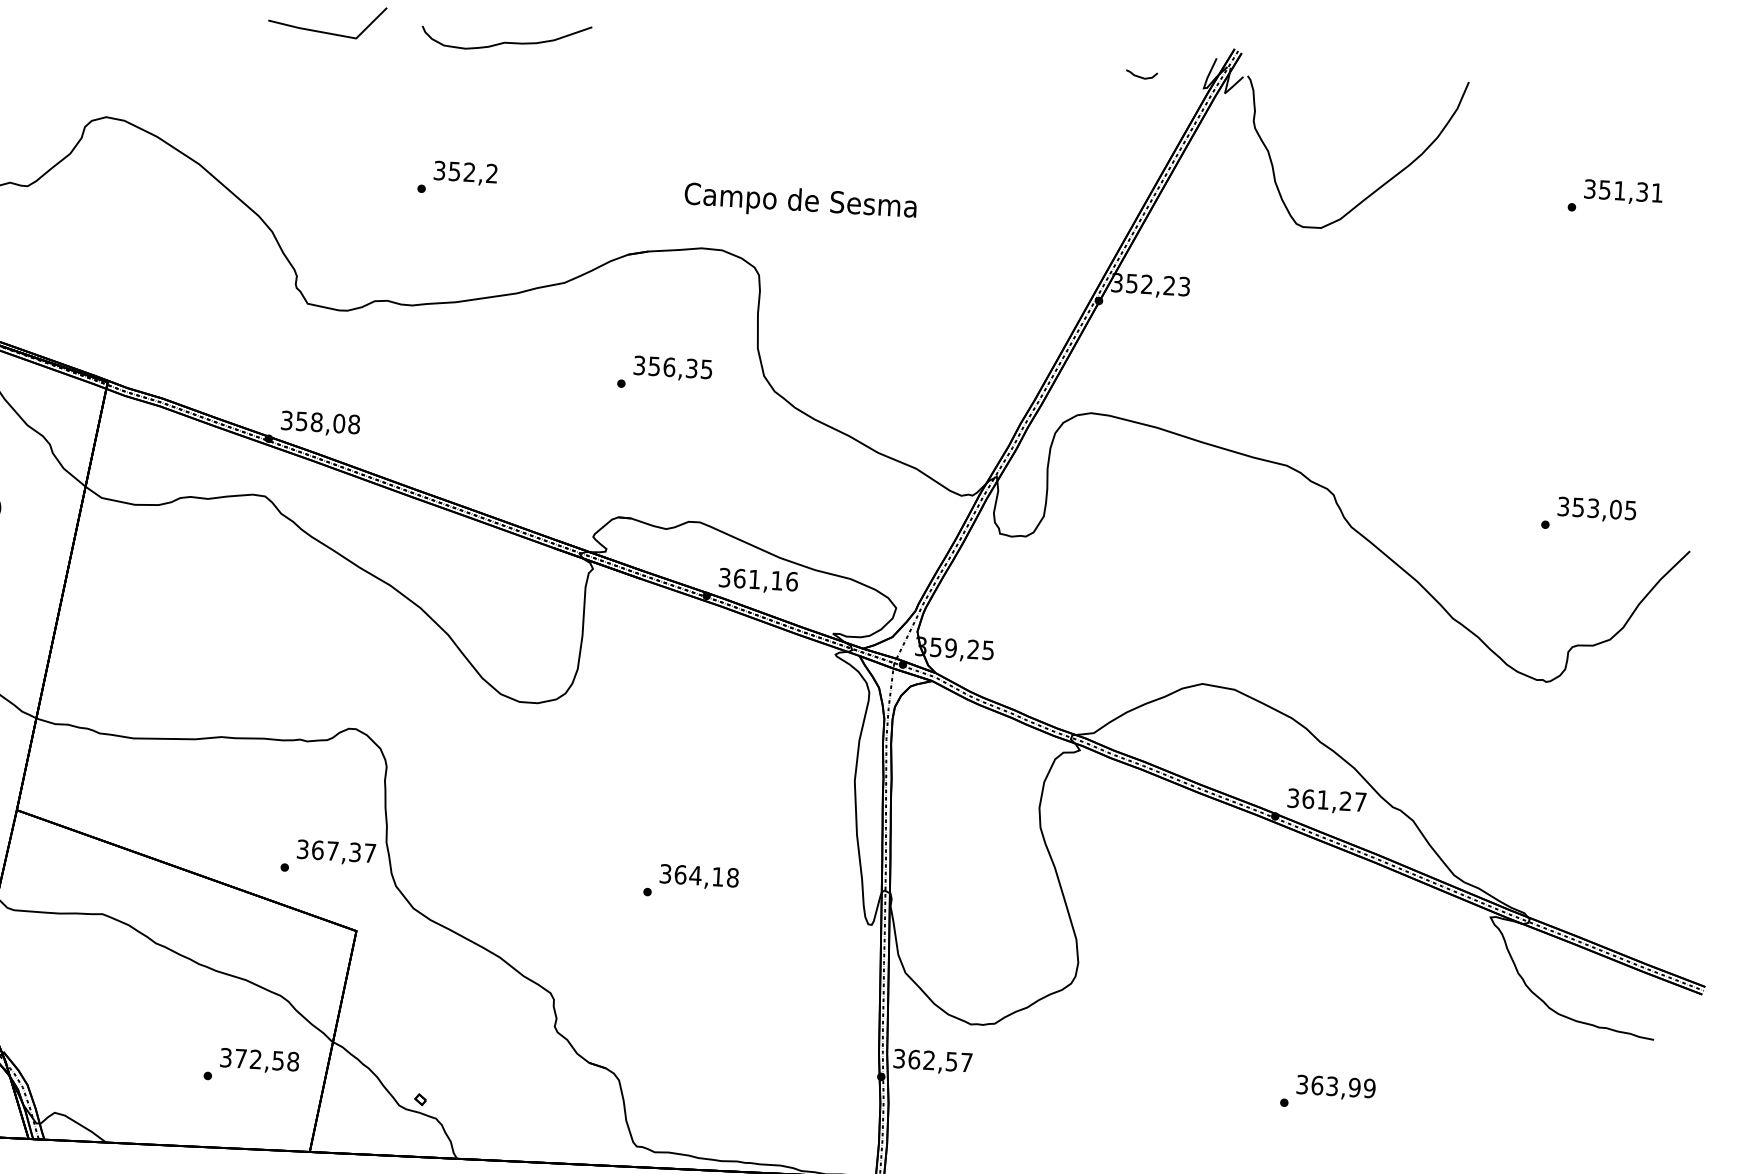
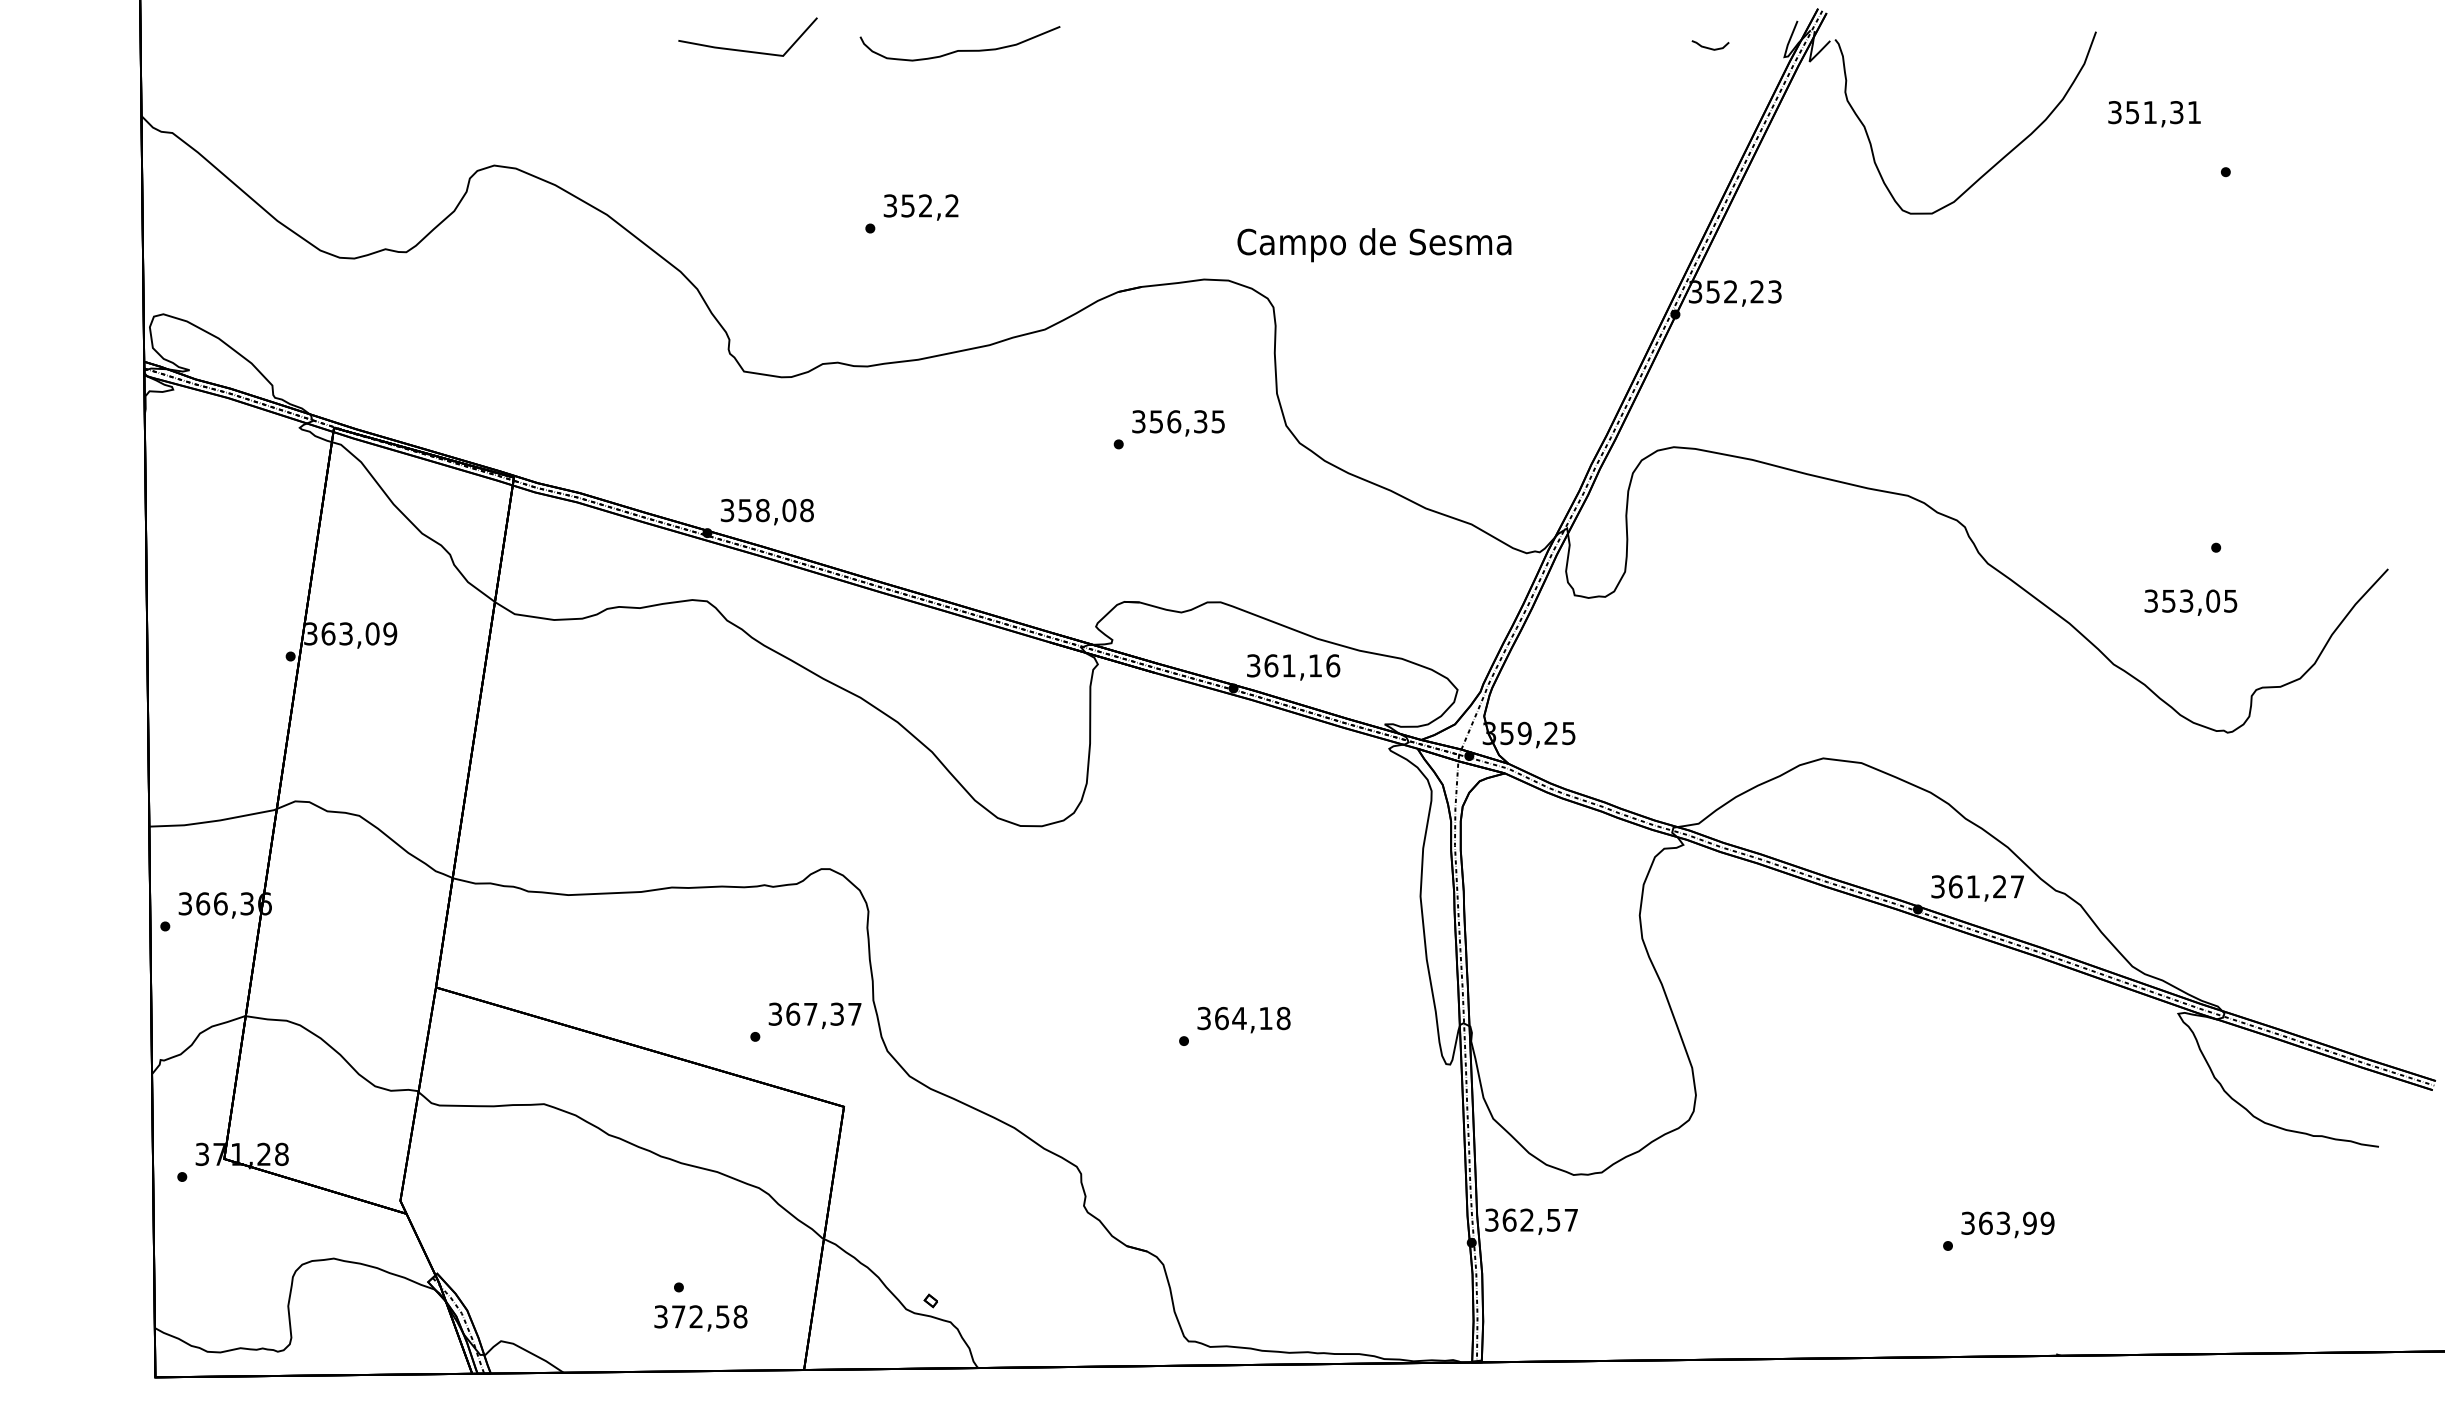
text: (1623, 192) -> (2154, 114), moved
text: (800, 203) -> (1374, 245), moved
text: (1596, 509) -> (2190, 602), moved
text: (259, 1061) -> (700, 1318), moved

